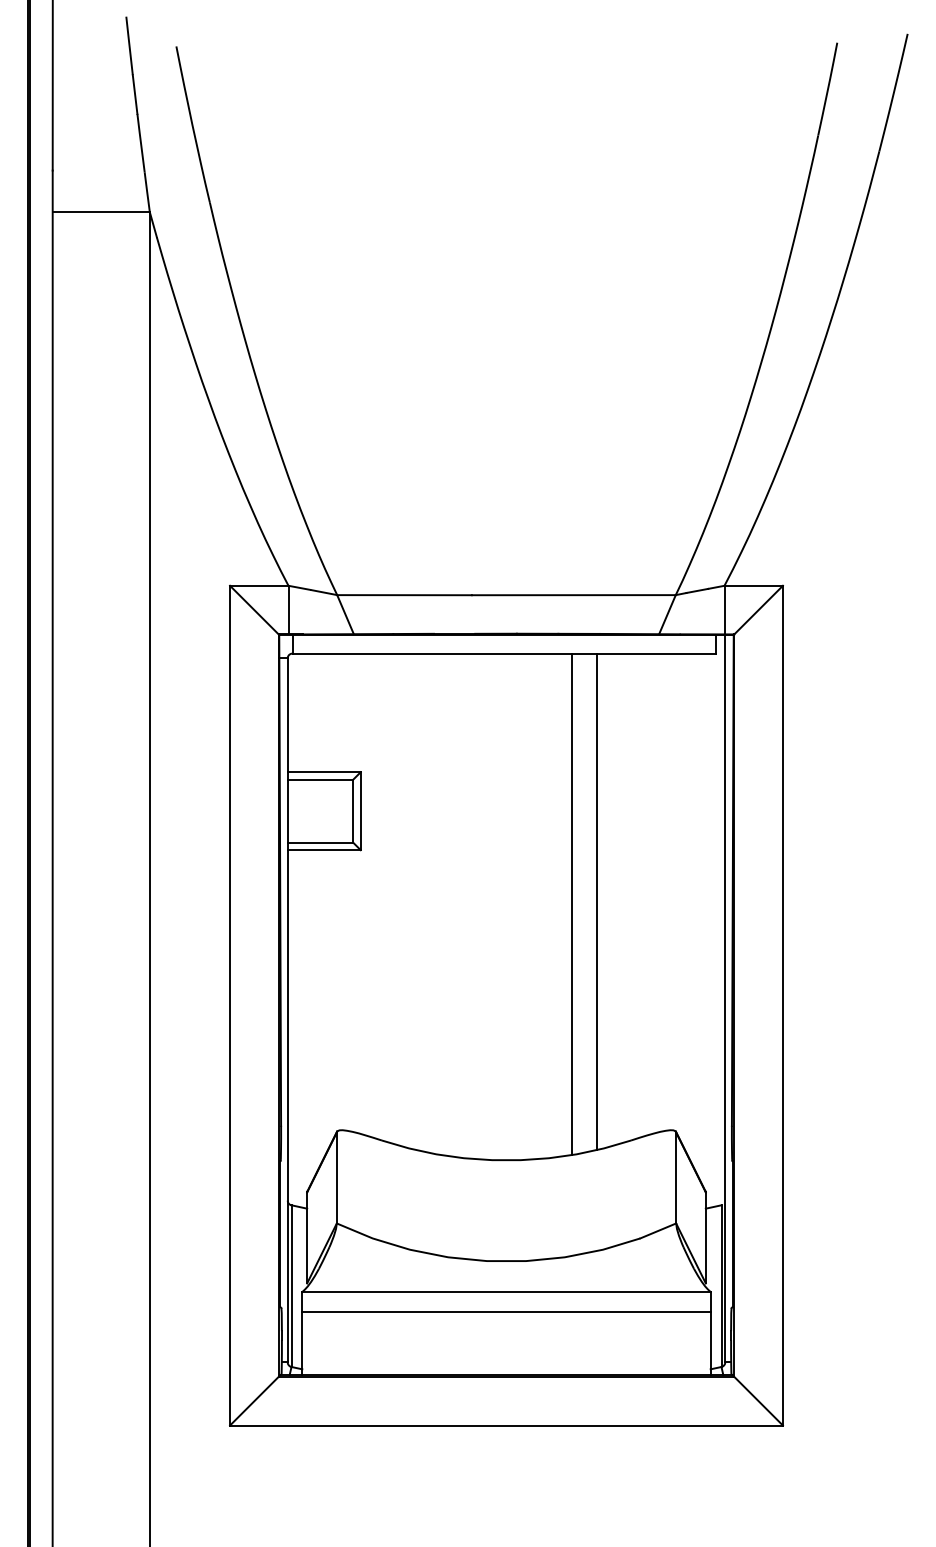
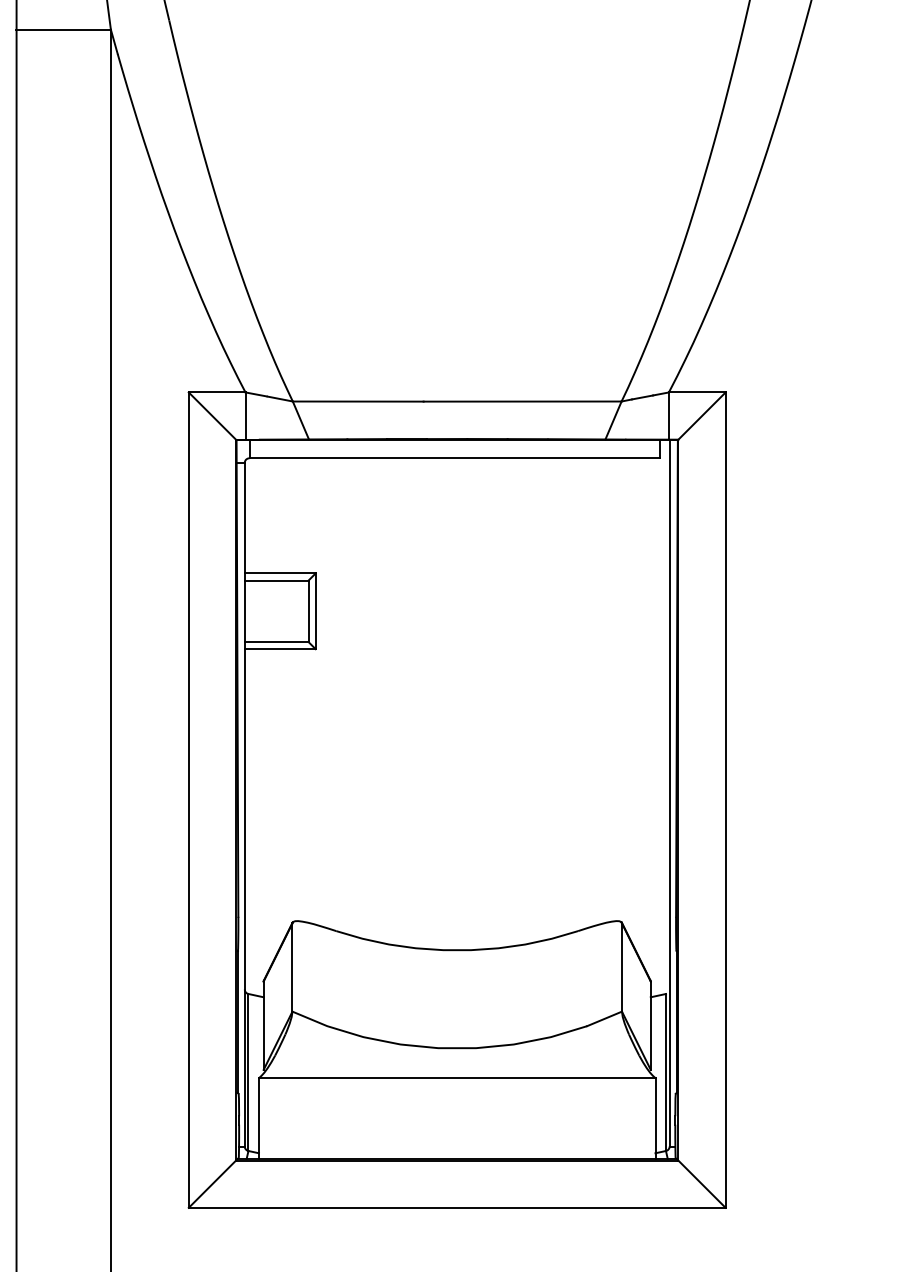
line: (597, 901) -> (545, 699), removed
line: (572, 903) -> (521, 700), removed
line: (506, 1312) -> (457, 1098), removed

